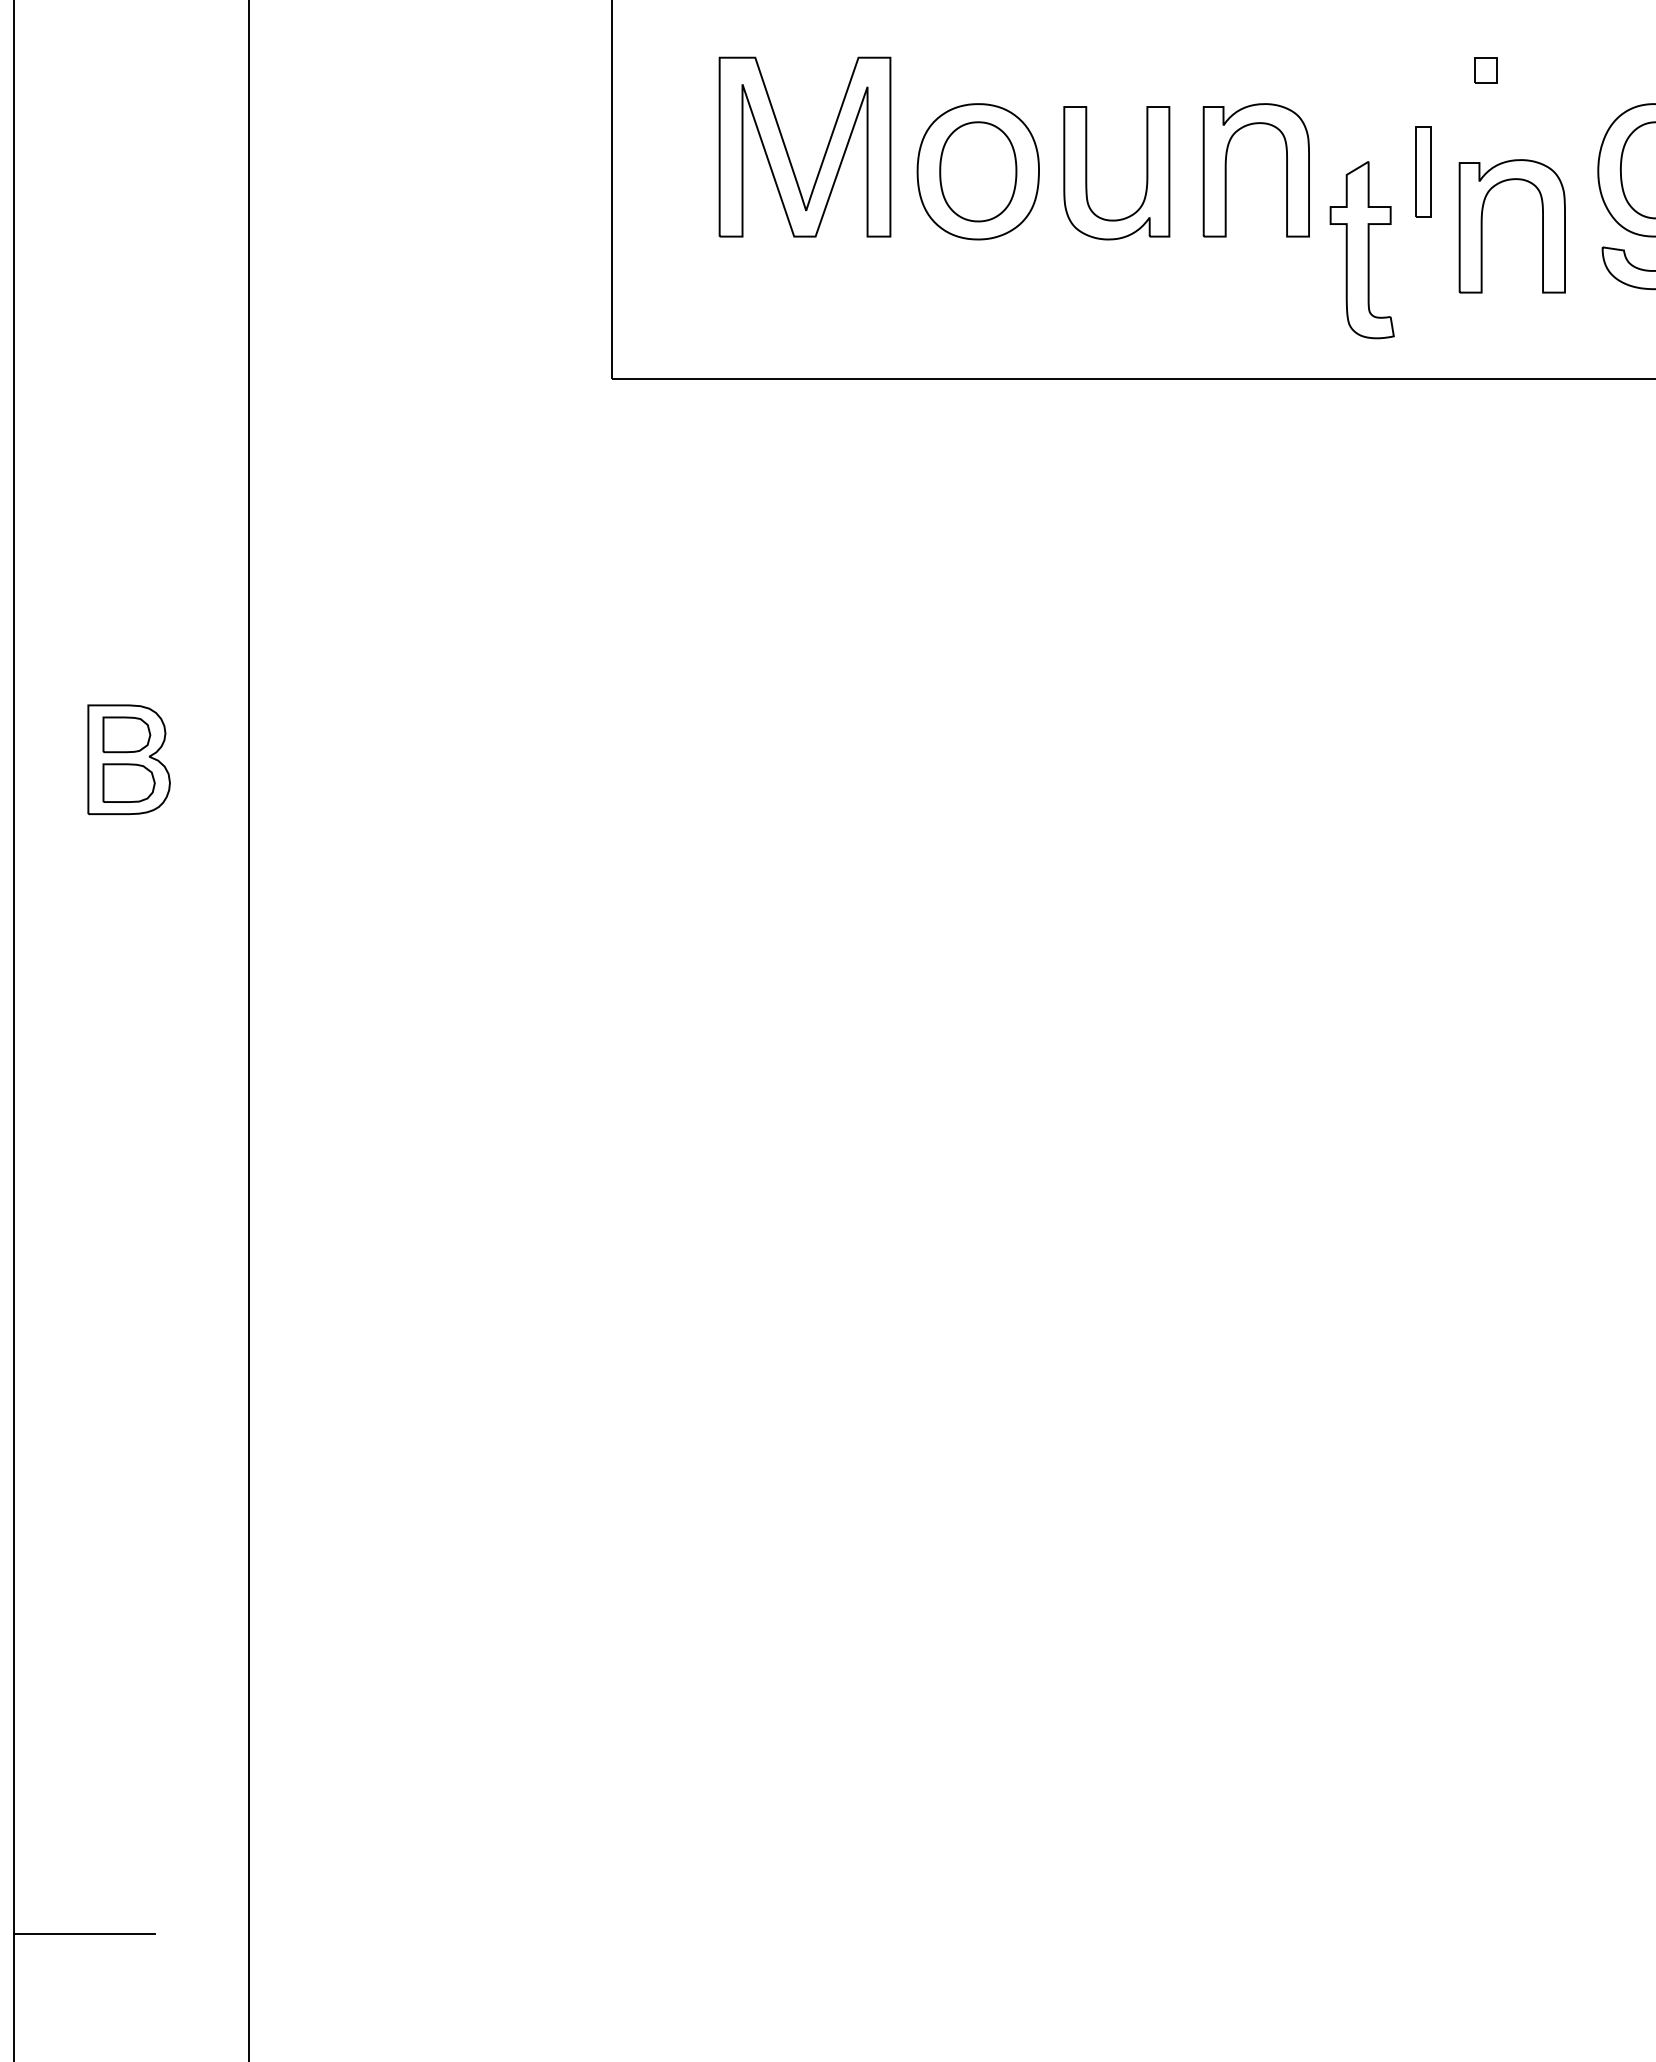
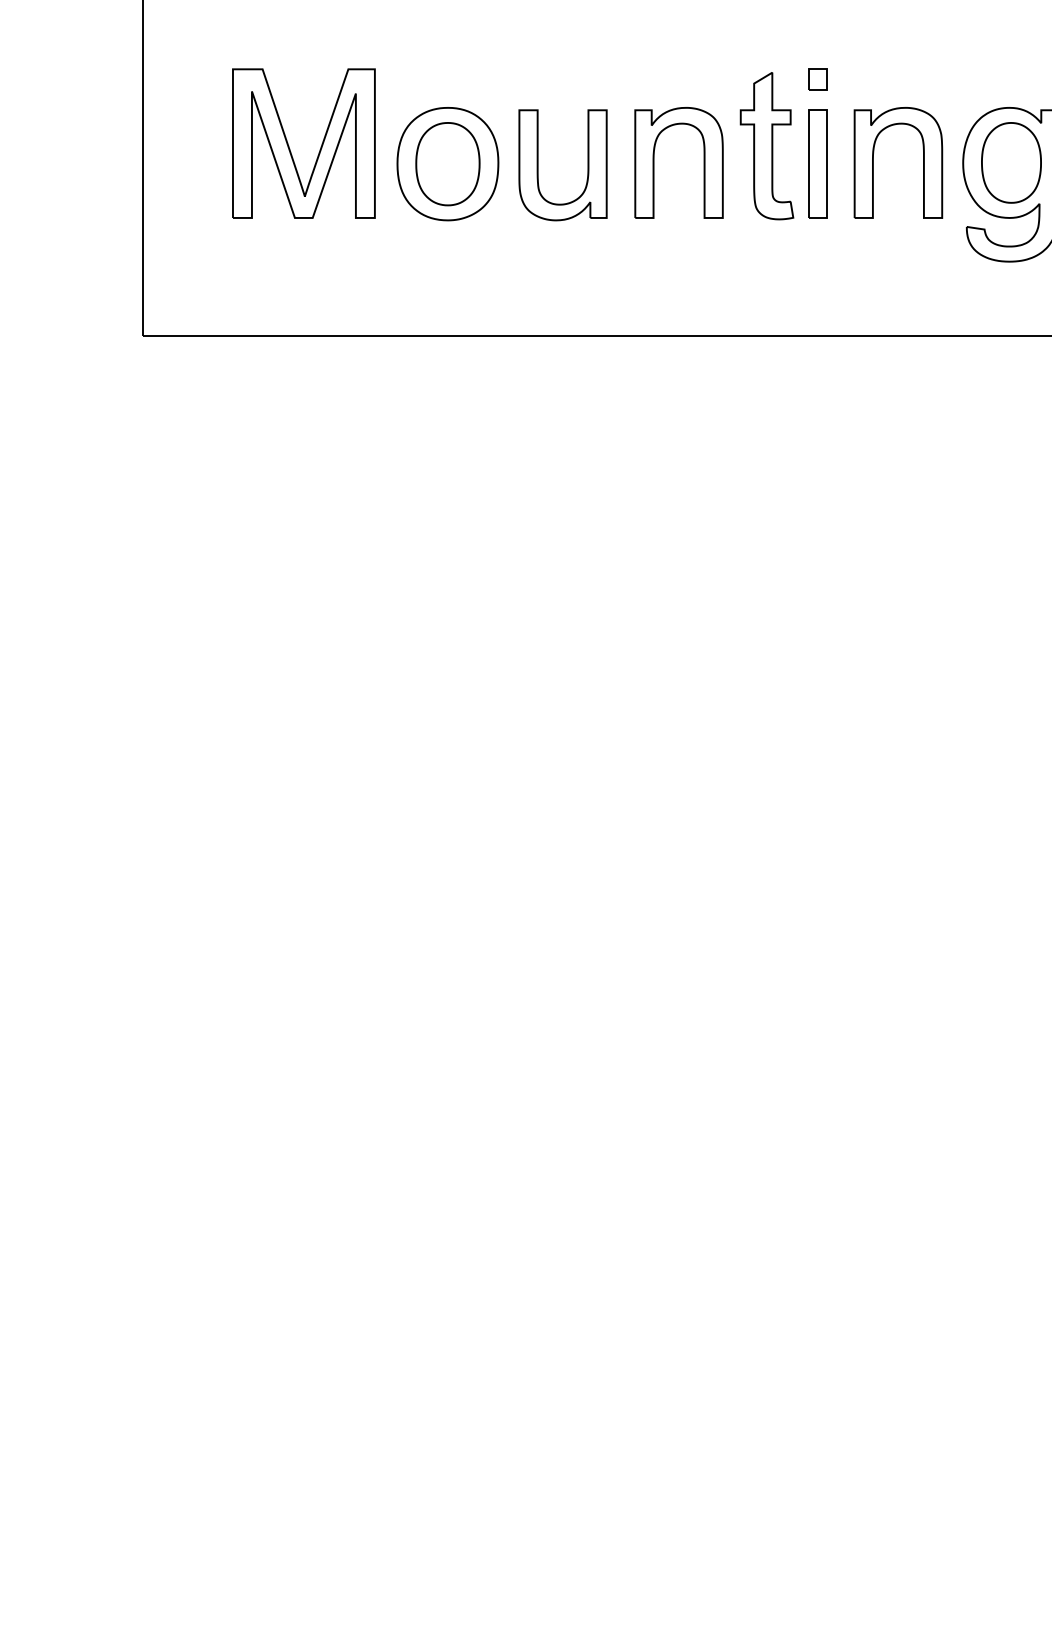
part: (1485, 70) -> (817, 79), moved
part: (1422, 171) -> (817, 163), size x1.43
part: (1482, 226) -> (873, 163), moved
part: (1361, 250) -> (766, 146), moved

